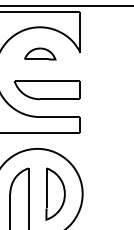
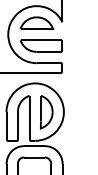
part: (39, 53) -> (36, 22), size x1.67

